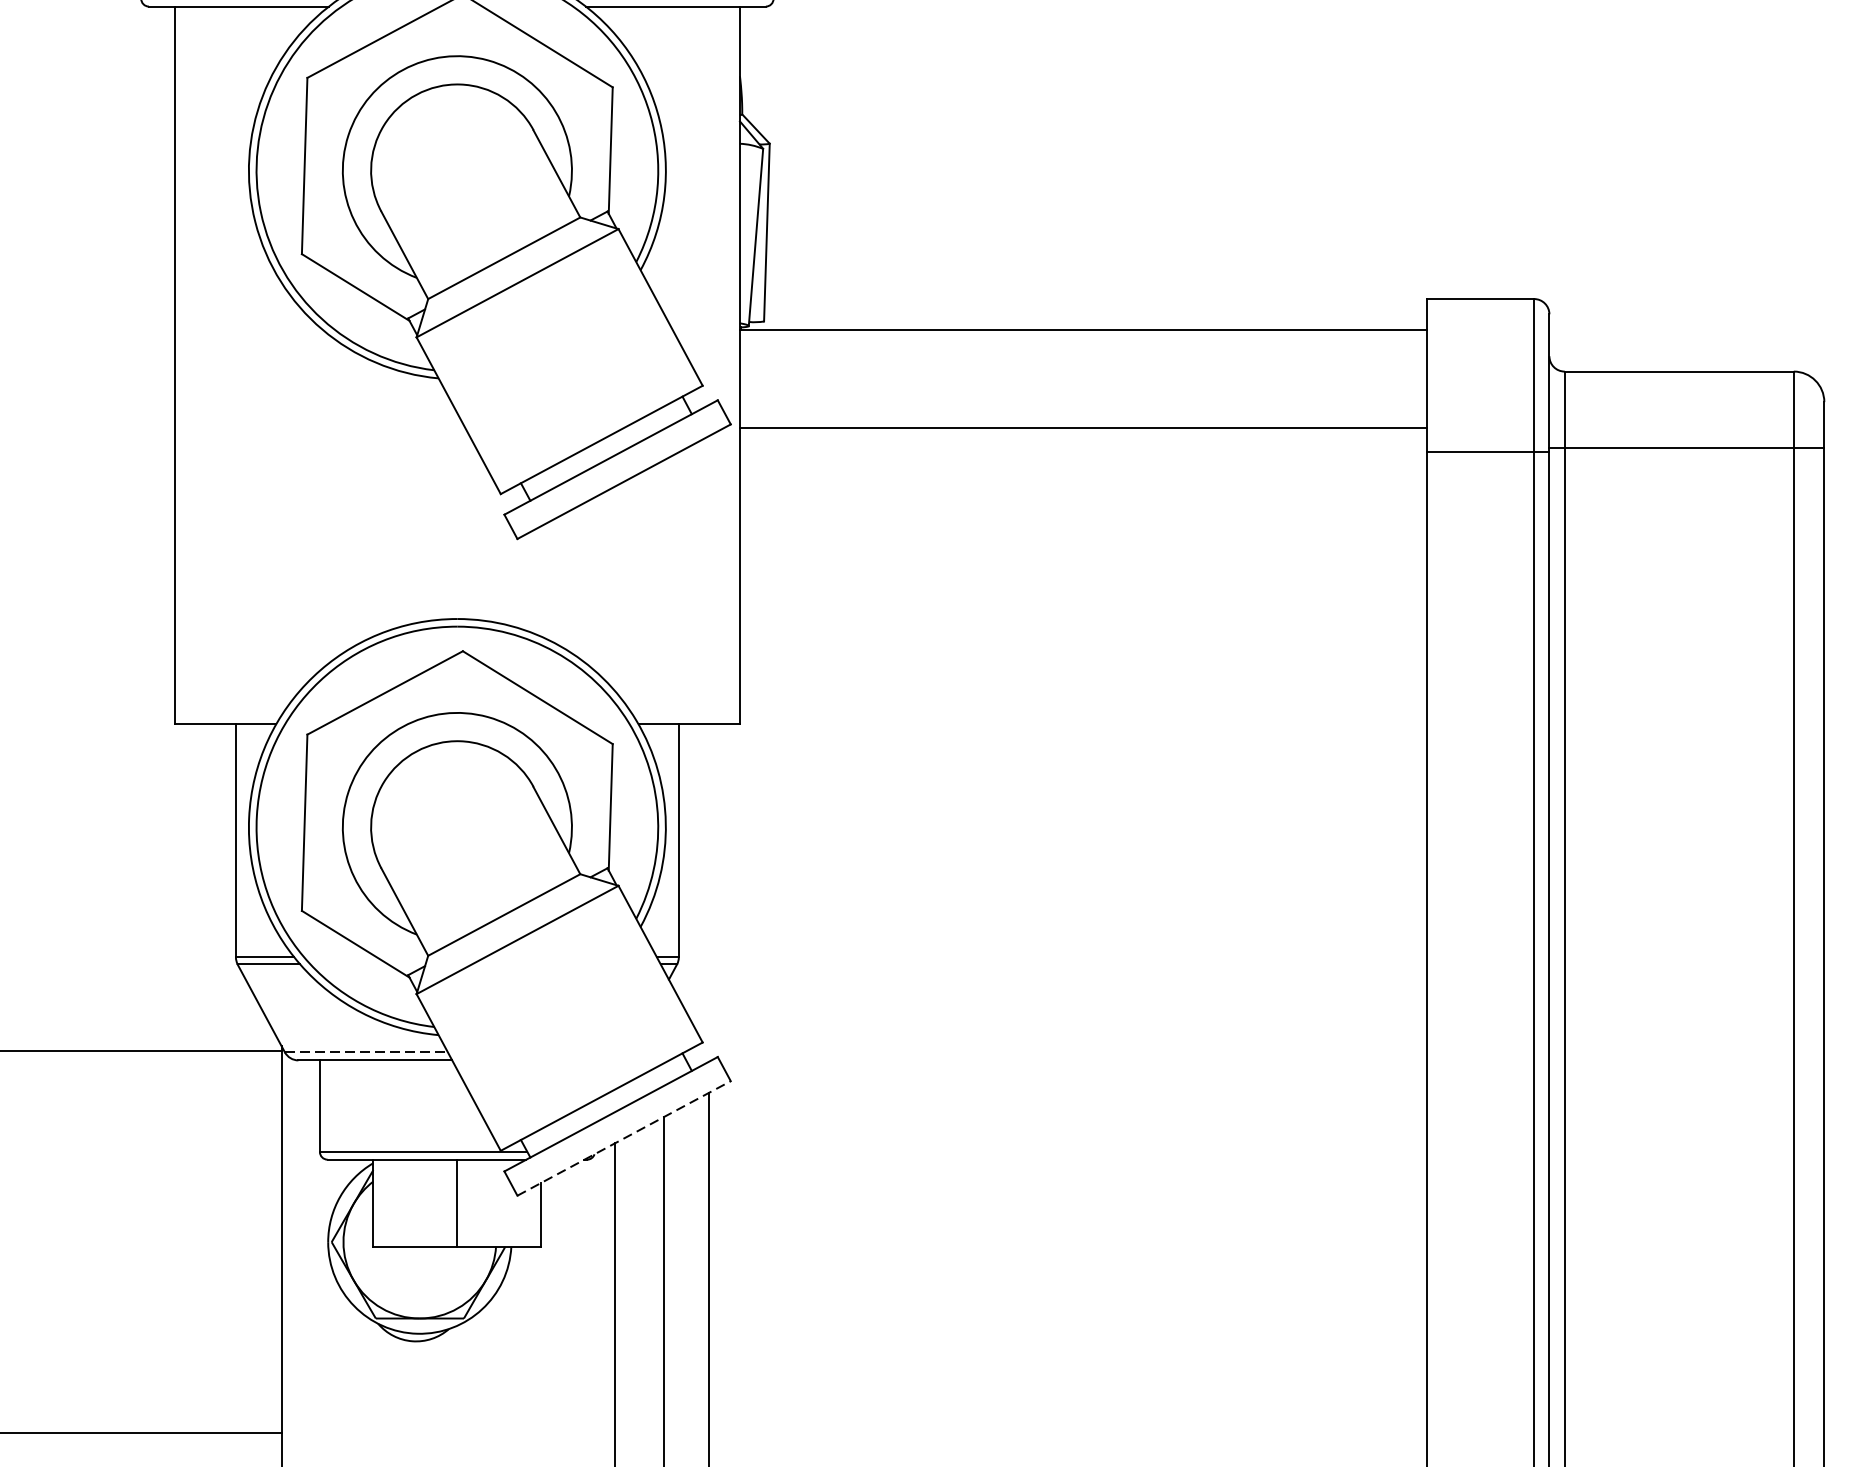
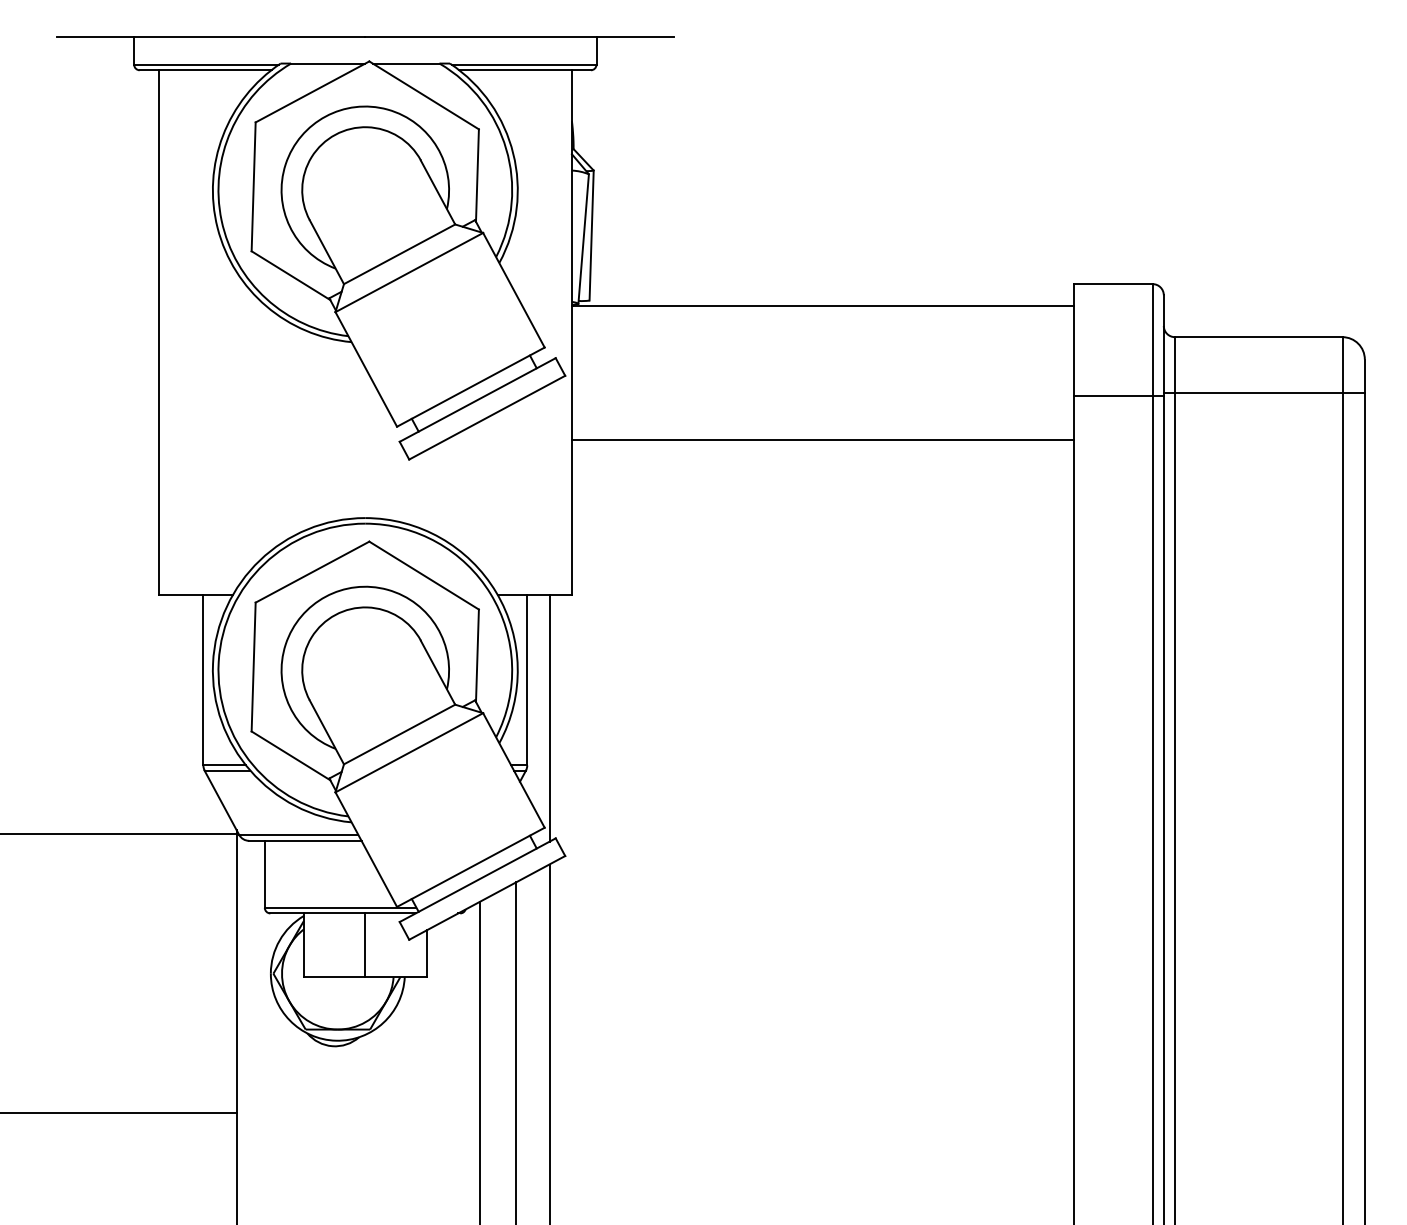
line: (1082, 428) -> (822, 440), moved
line: (709, 893) -> (549, 718), added
line: (366, 1053) -> (298, 835), dashed -> solid
line: (624, 1137) -> (487, 897), dashed -> solid

